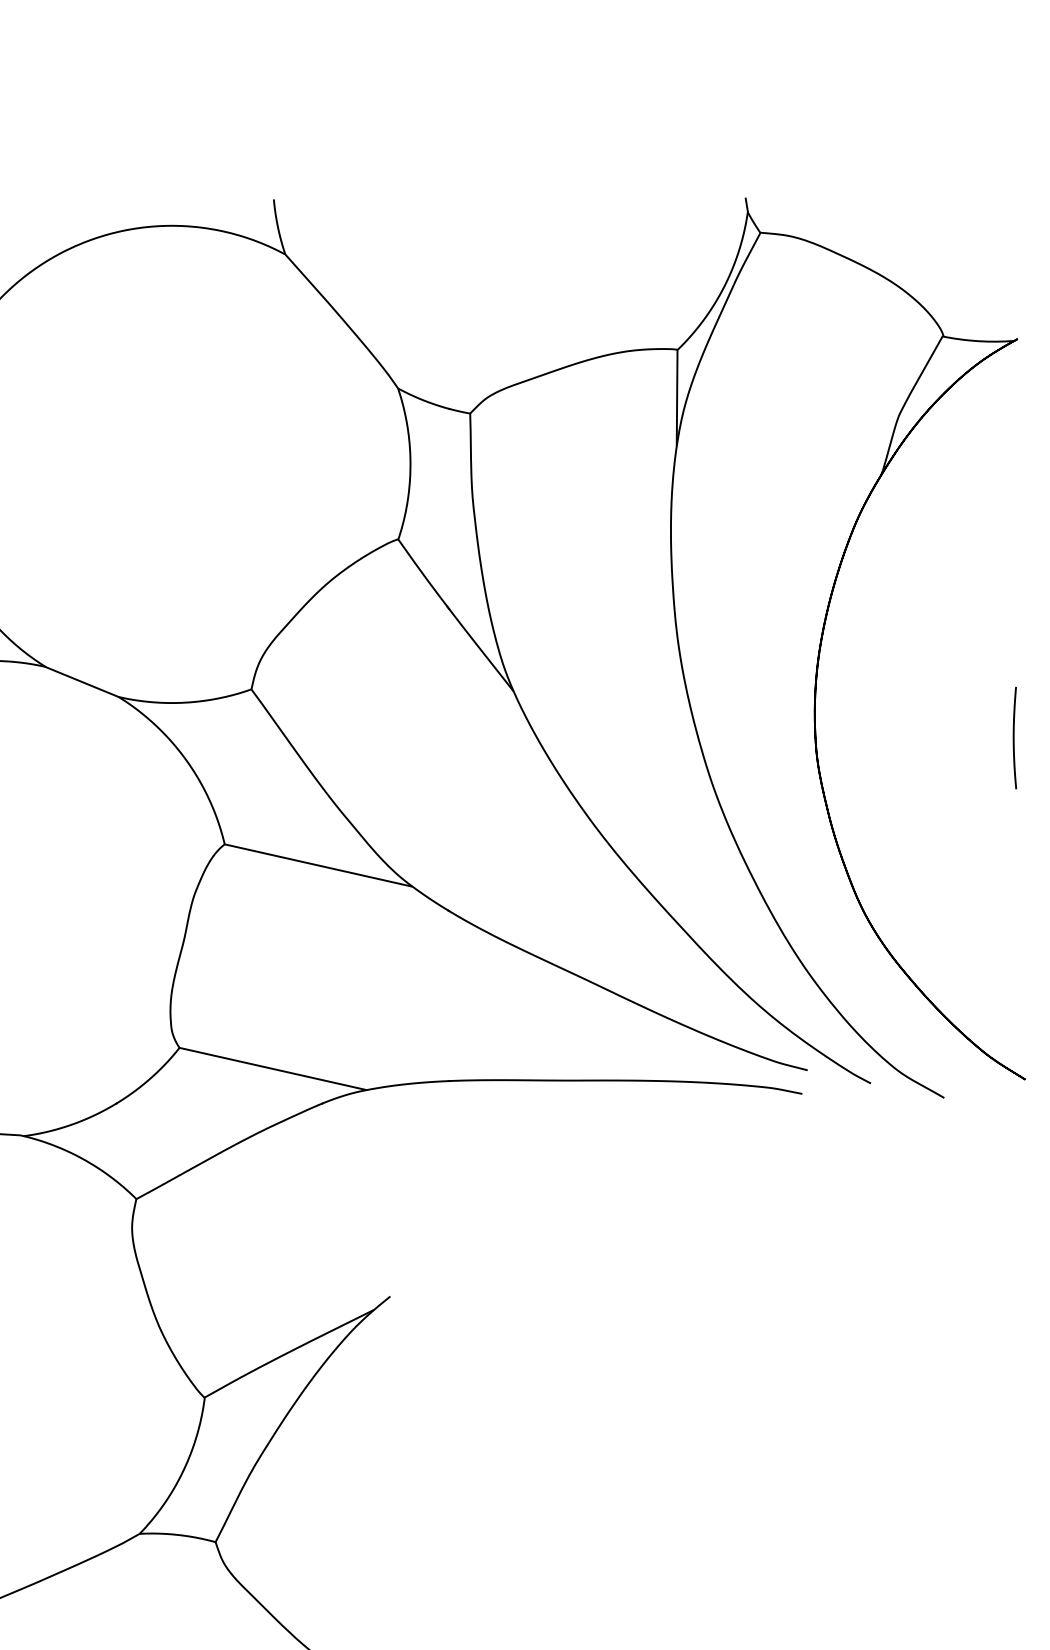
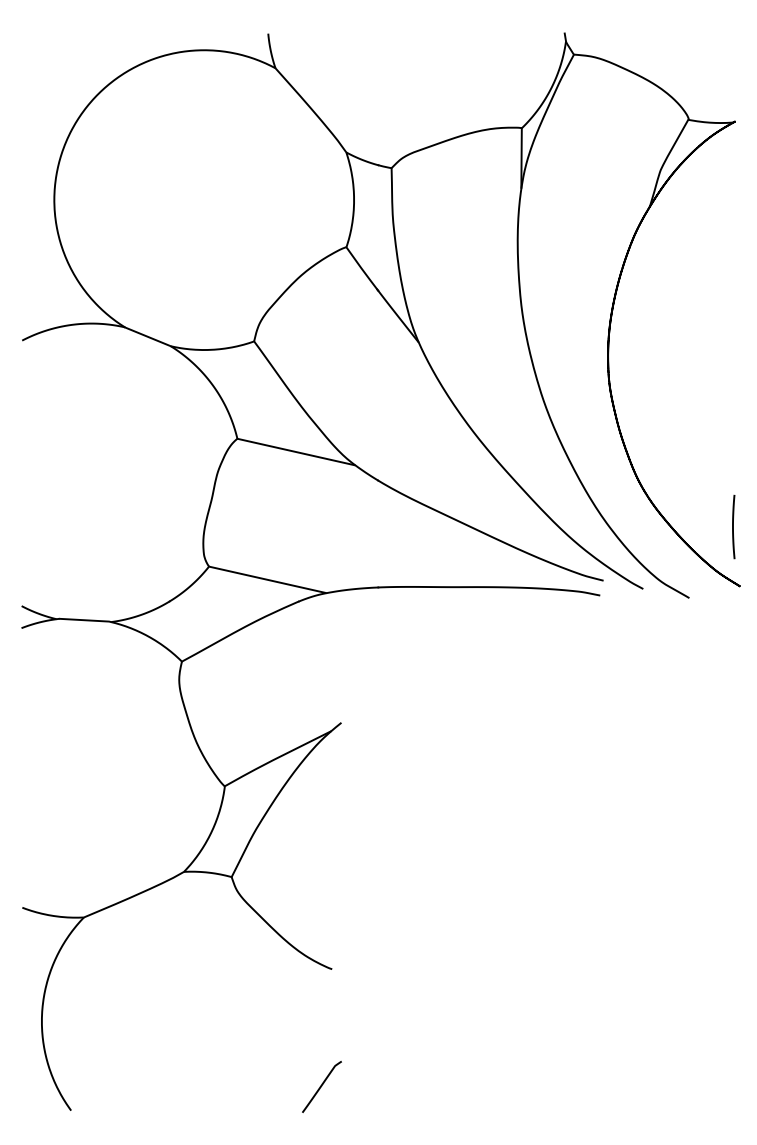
line: (1014, 737) -> (733, 526), moved

